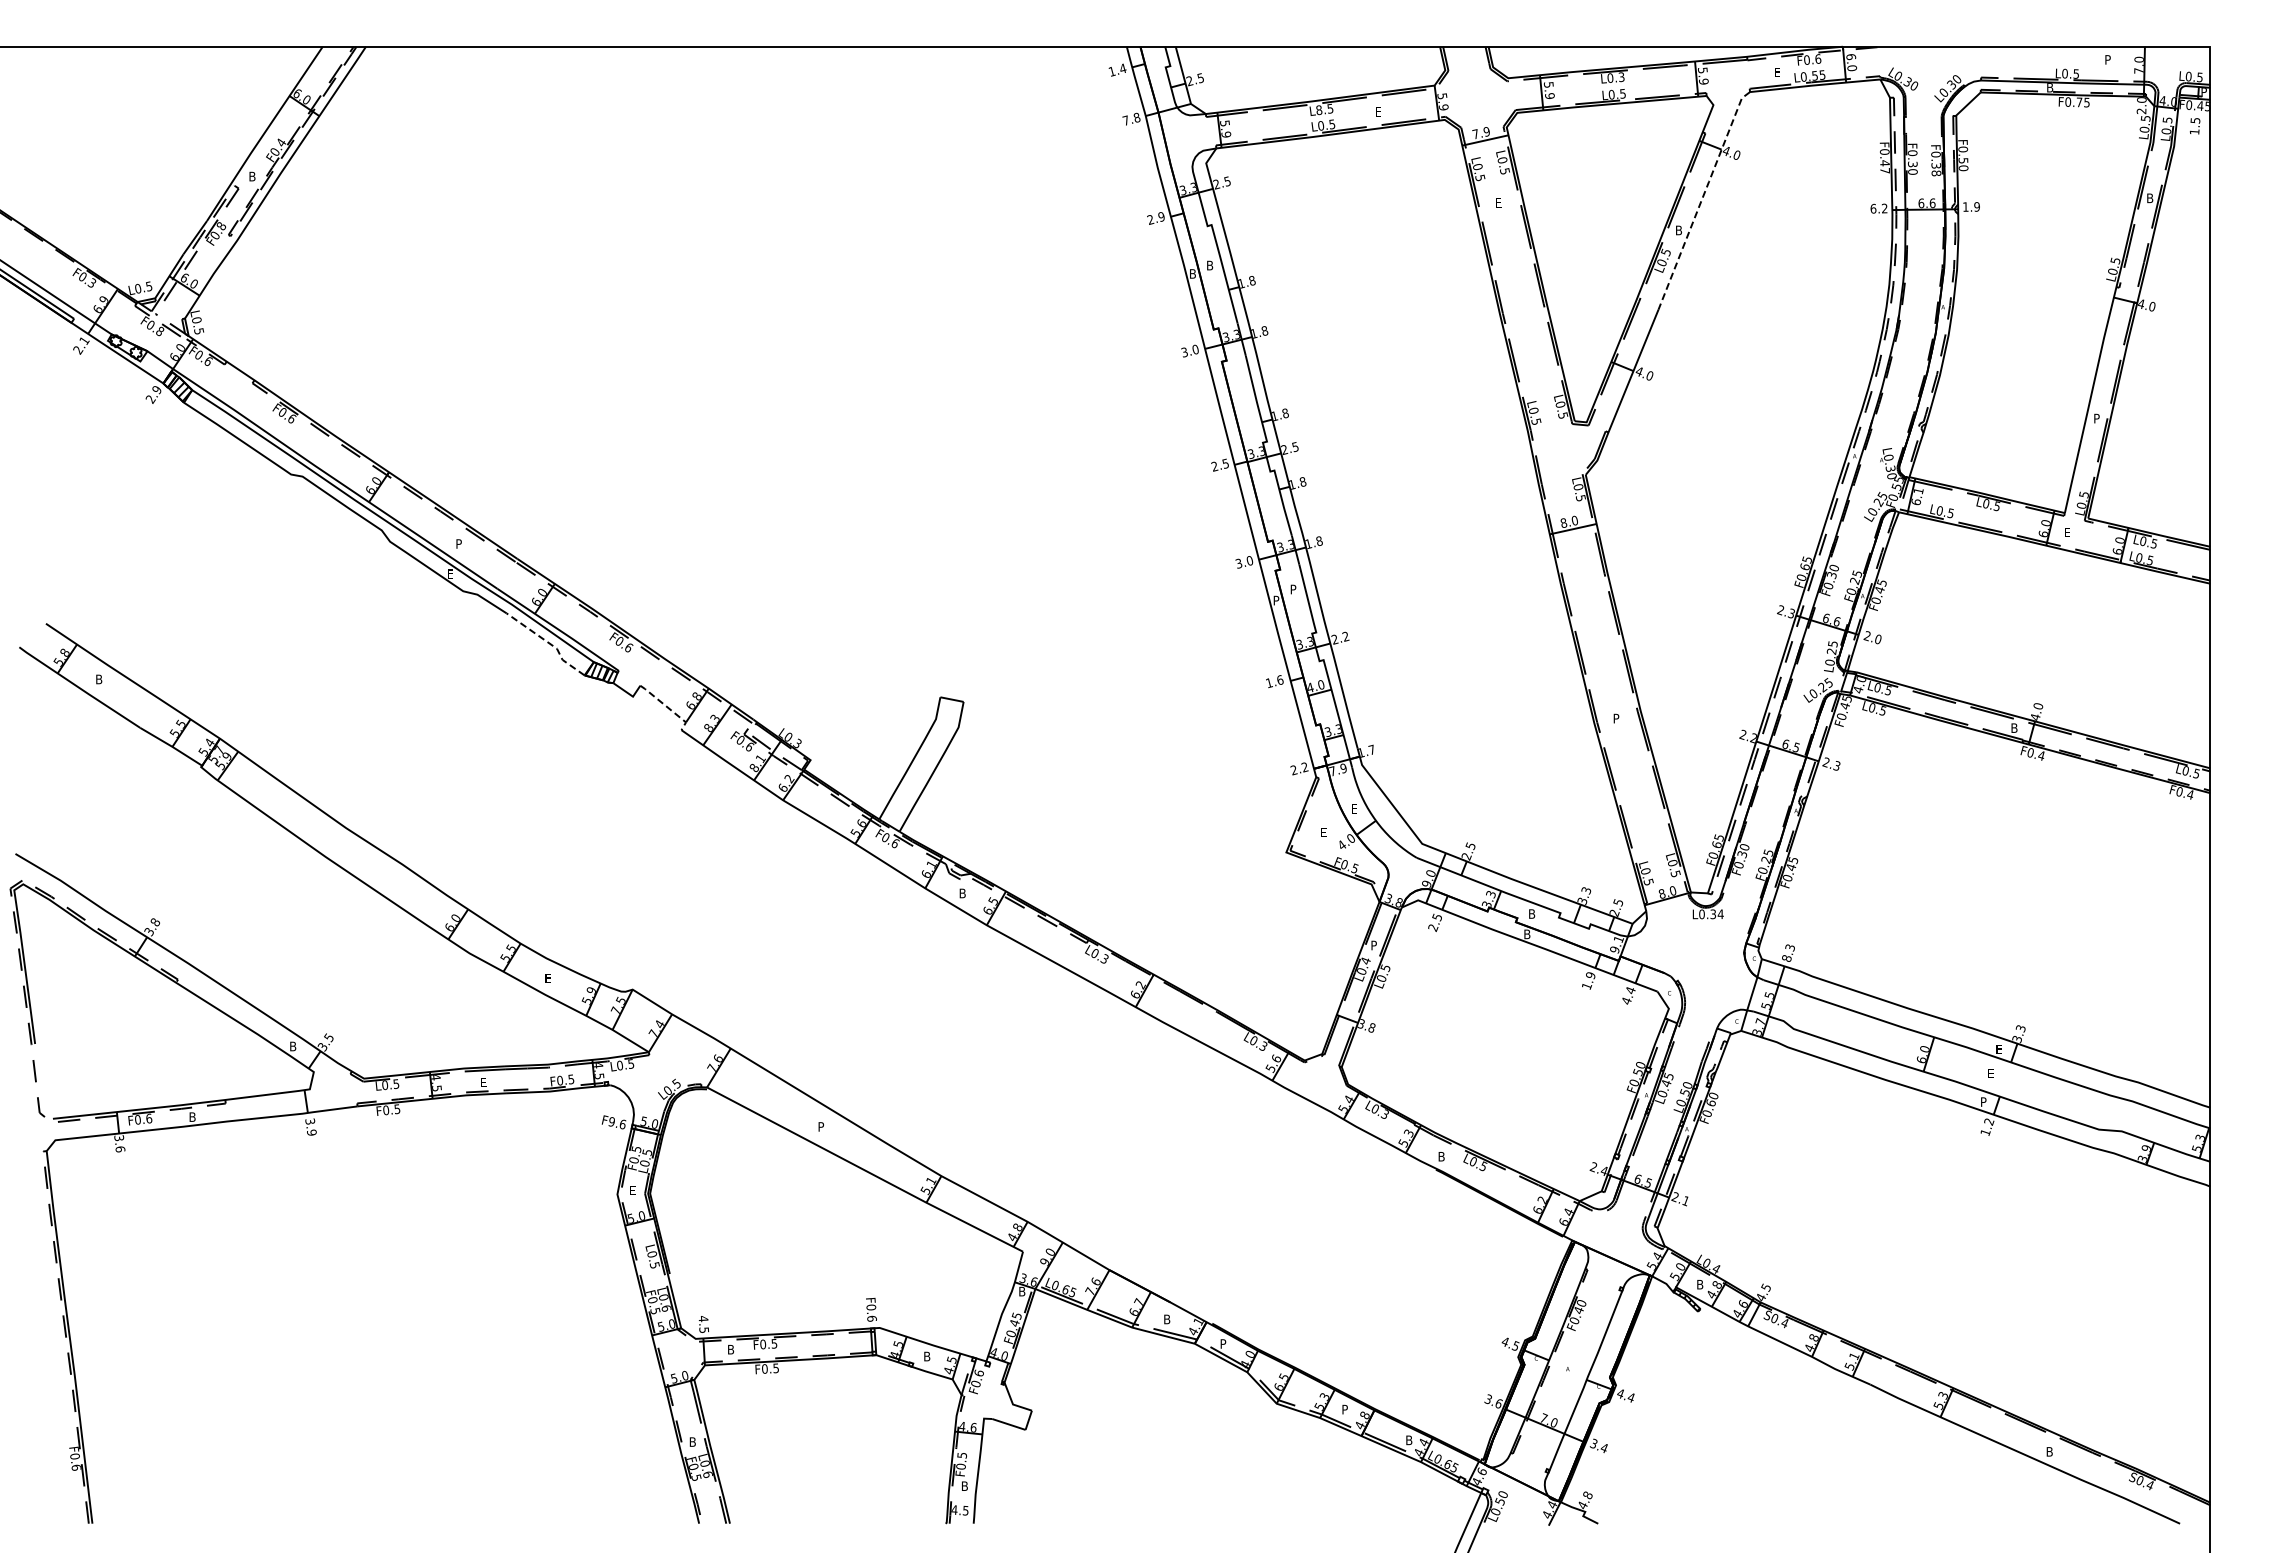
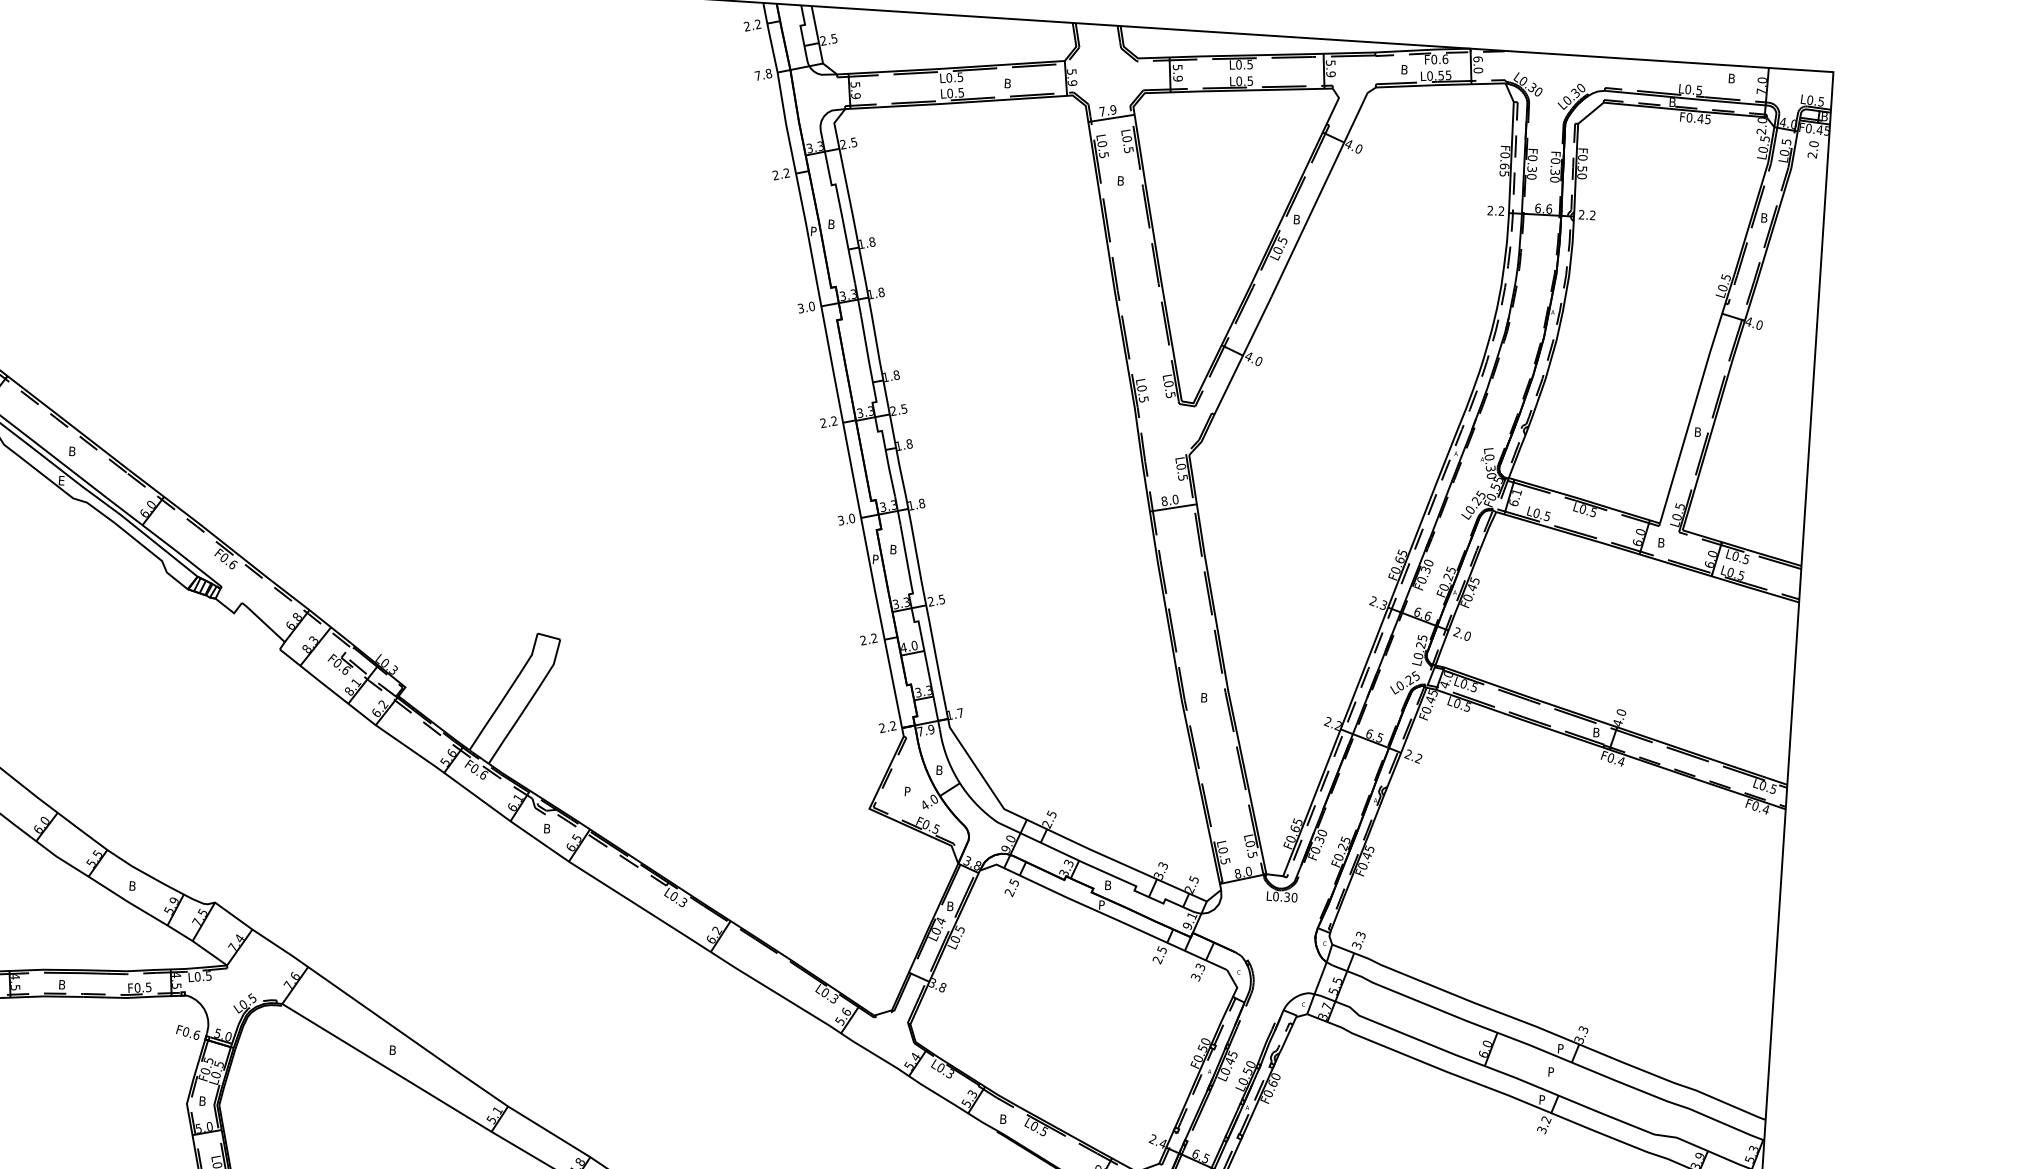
text: (2108, 59) -> (1732, 78), P -> B
text: (1117, 69) -> (752, 24), 1.4 -> 2.2
text: (1777, 72) -> (1404, 69), E -> B
text: (1621, 76) -> (1249, 63), L0.3 -> L0.5
text: (2204, 92) -> (1824, 116), P -> B
text: (2079, 102) -> (1700, 118), F0.75 -> F0.45
text: (1319, 109) -> (949, 77), L8.5 -> L0.5
text: (1378, 111) -> (1007, 82), E -> B
text: (2194, 126) -> (1812, 149), 1.5 -> 2.0
text: (1884, 166) -> (1503, 169), F0.47 -> F0.65
text: (1936, 173) -> (1554, 179), F0.38 -> F0.30
line: (1702, 198) -> (1322, 189), dashed -> solid
text: (1498, 202) -> (1120, 180), E -> B
text: (1971, 206) -> (1587, 214), 1.9 -> 2.2
text: (1873, 208) -> (1490, 210), 6.2 -> 2.2
text: (1161, 217) -> (786, 173), 2.9 -> 2.2
text: (1193, 273) -> (814, 231), B -> P
text: (2097, 418) -> (1698, 432), P -> B
text: (1225, 463) -> (834, 420), 2.5 -> 2.2
text: (2067, 532) -> (1661, 542), E -> B
text: (459, 543) -> (72, 450), P -> B
text: (1294, 589) -> (894, 549), P -> B
text: (1345, 636) -> (941, 599), 2.2 -> 2.5
line: (548, 643) -> (154, 555), dashed -> solid
text: (1274, 681) -> (868, 639), 1.6 -> 2.2
line: (666, 706) -> (266, 625), dashed -> solid
text: (1617, 718) -> (1205, 697), P -> B
text: (1836, 766) -> (1418, 759), 2.3 -> 2.2
text: (1354, 808) -> (939, 769), E -> B
text: (1323, 832) -> (907, 791), E -> P
text: (1720, 914) -> (1294, 897), L0.34 -> L0.30
text: (1527, 934) -> (1102, 905), B -> P
text: (1374, 945) -> (950, 906), P -> B
text: (1786, 958) -> (1356, 945), 8.3 -> 3.3
text: (548, 978) -> (132, 886), E -> B
text: (1588, 981) -> (1159, 955), 1.9 -> 2.5
text: (1628, 996) -> (1198, 972), 4.4 -> 3.3
text: (1998, 1048) -> (1560, 1047), E -> P
text: (1990, 1073) -> (1550, 1072), E -> P
text: (483, 1082) -> (61, 984), E -> B
text: (611, 1121) -> (185, 1031), F9.6 -> F0.6
text: (821, 1126) -> (392, 1049), P -> B
text: (1985, 1132) -> (1542, 1130), 1.2 -> 3.2
text: (633, 1190) -> (203, 1101), E -> B

